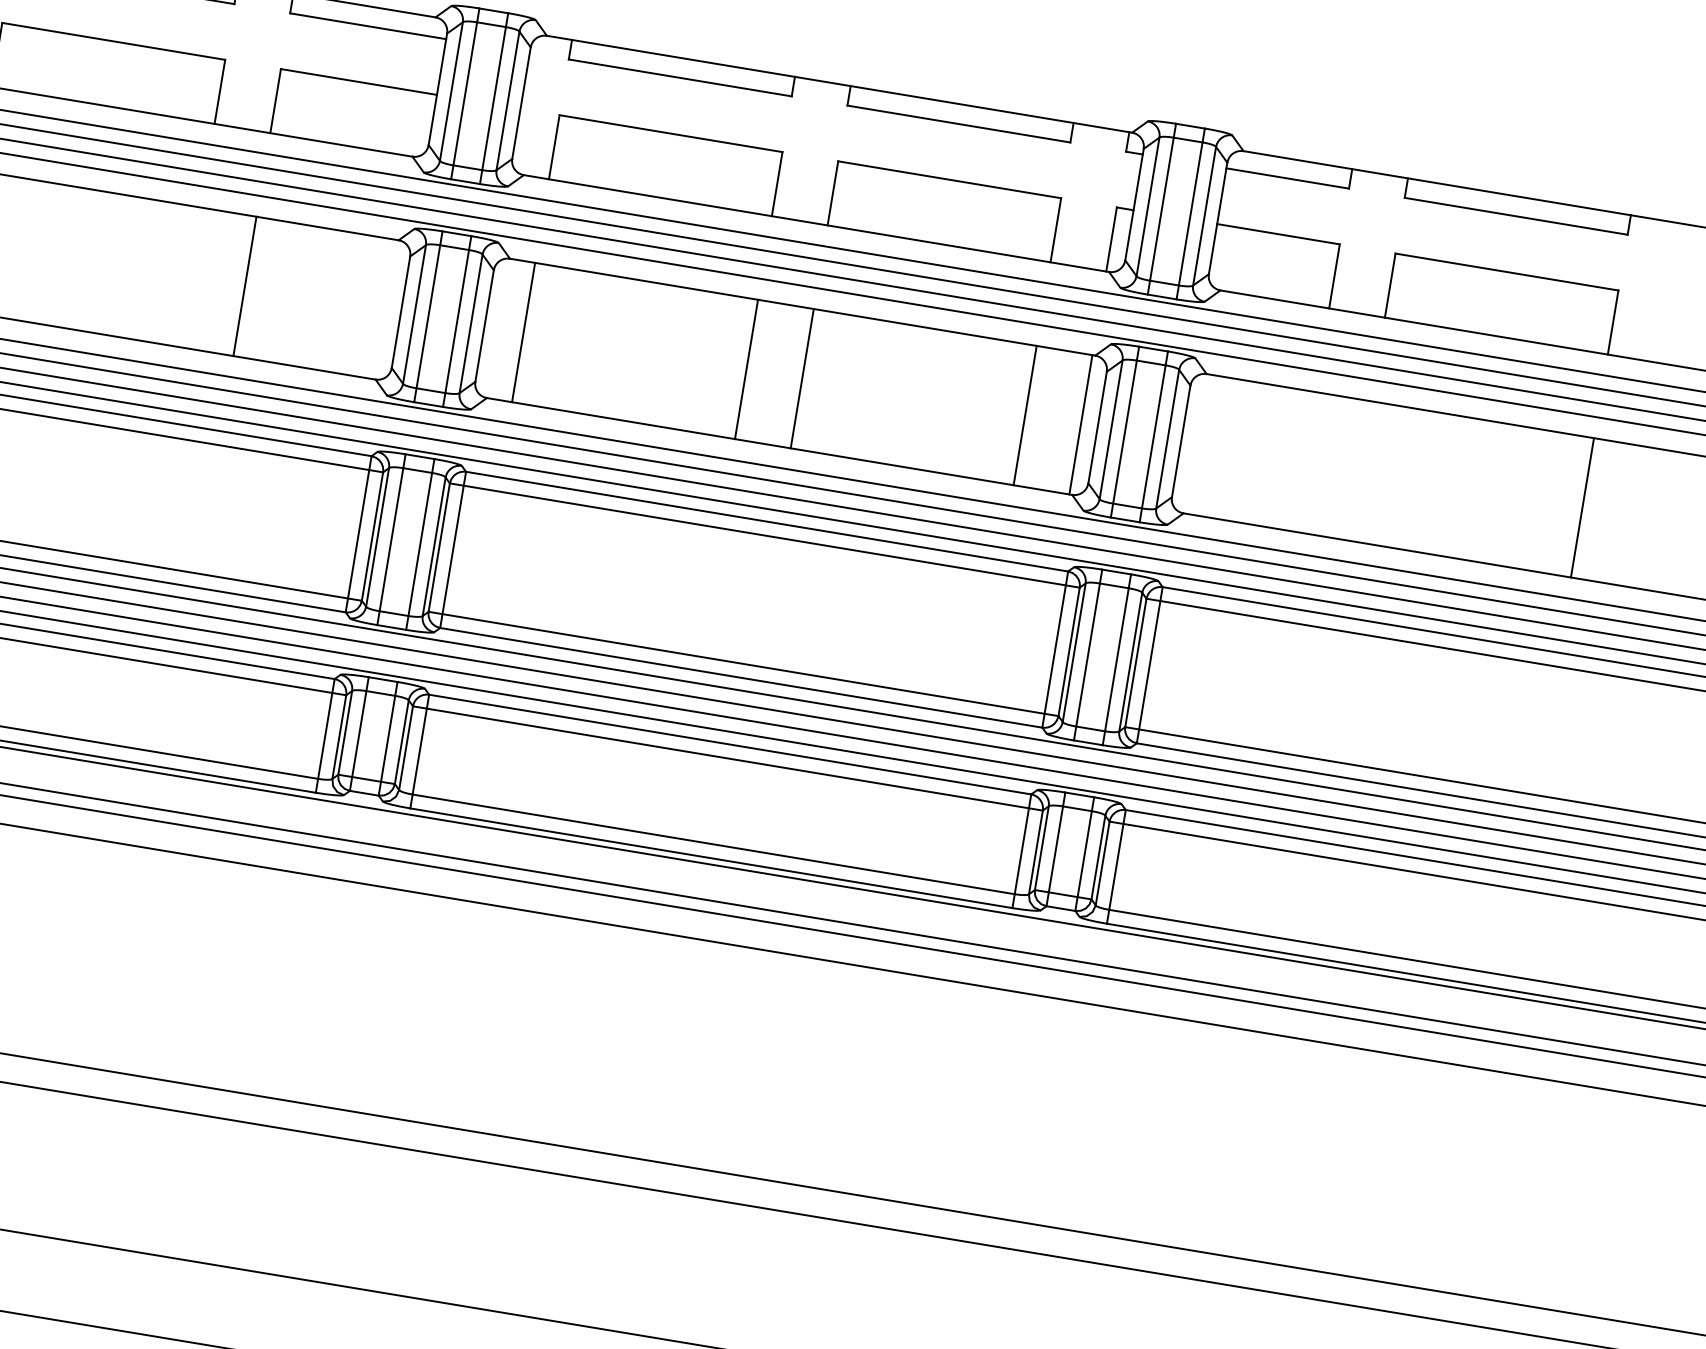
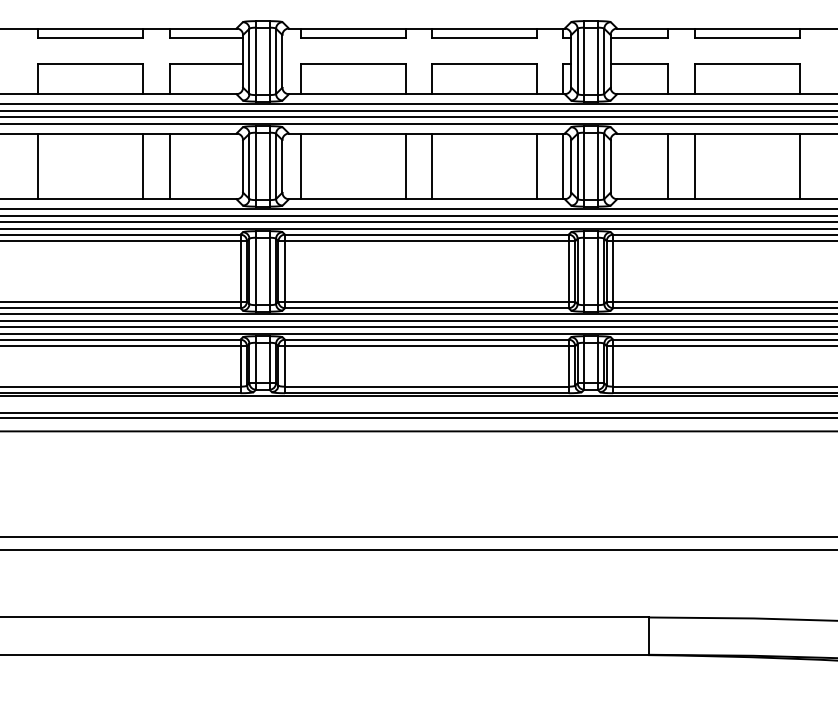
line: (189, 277) -> (143, 166), added
line: (1303, 461) -> (668, 166), added
line: (1359, 471) -> (694, 166), added

